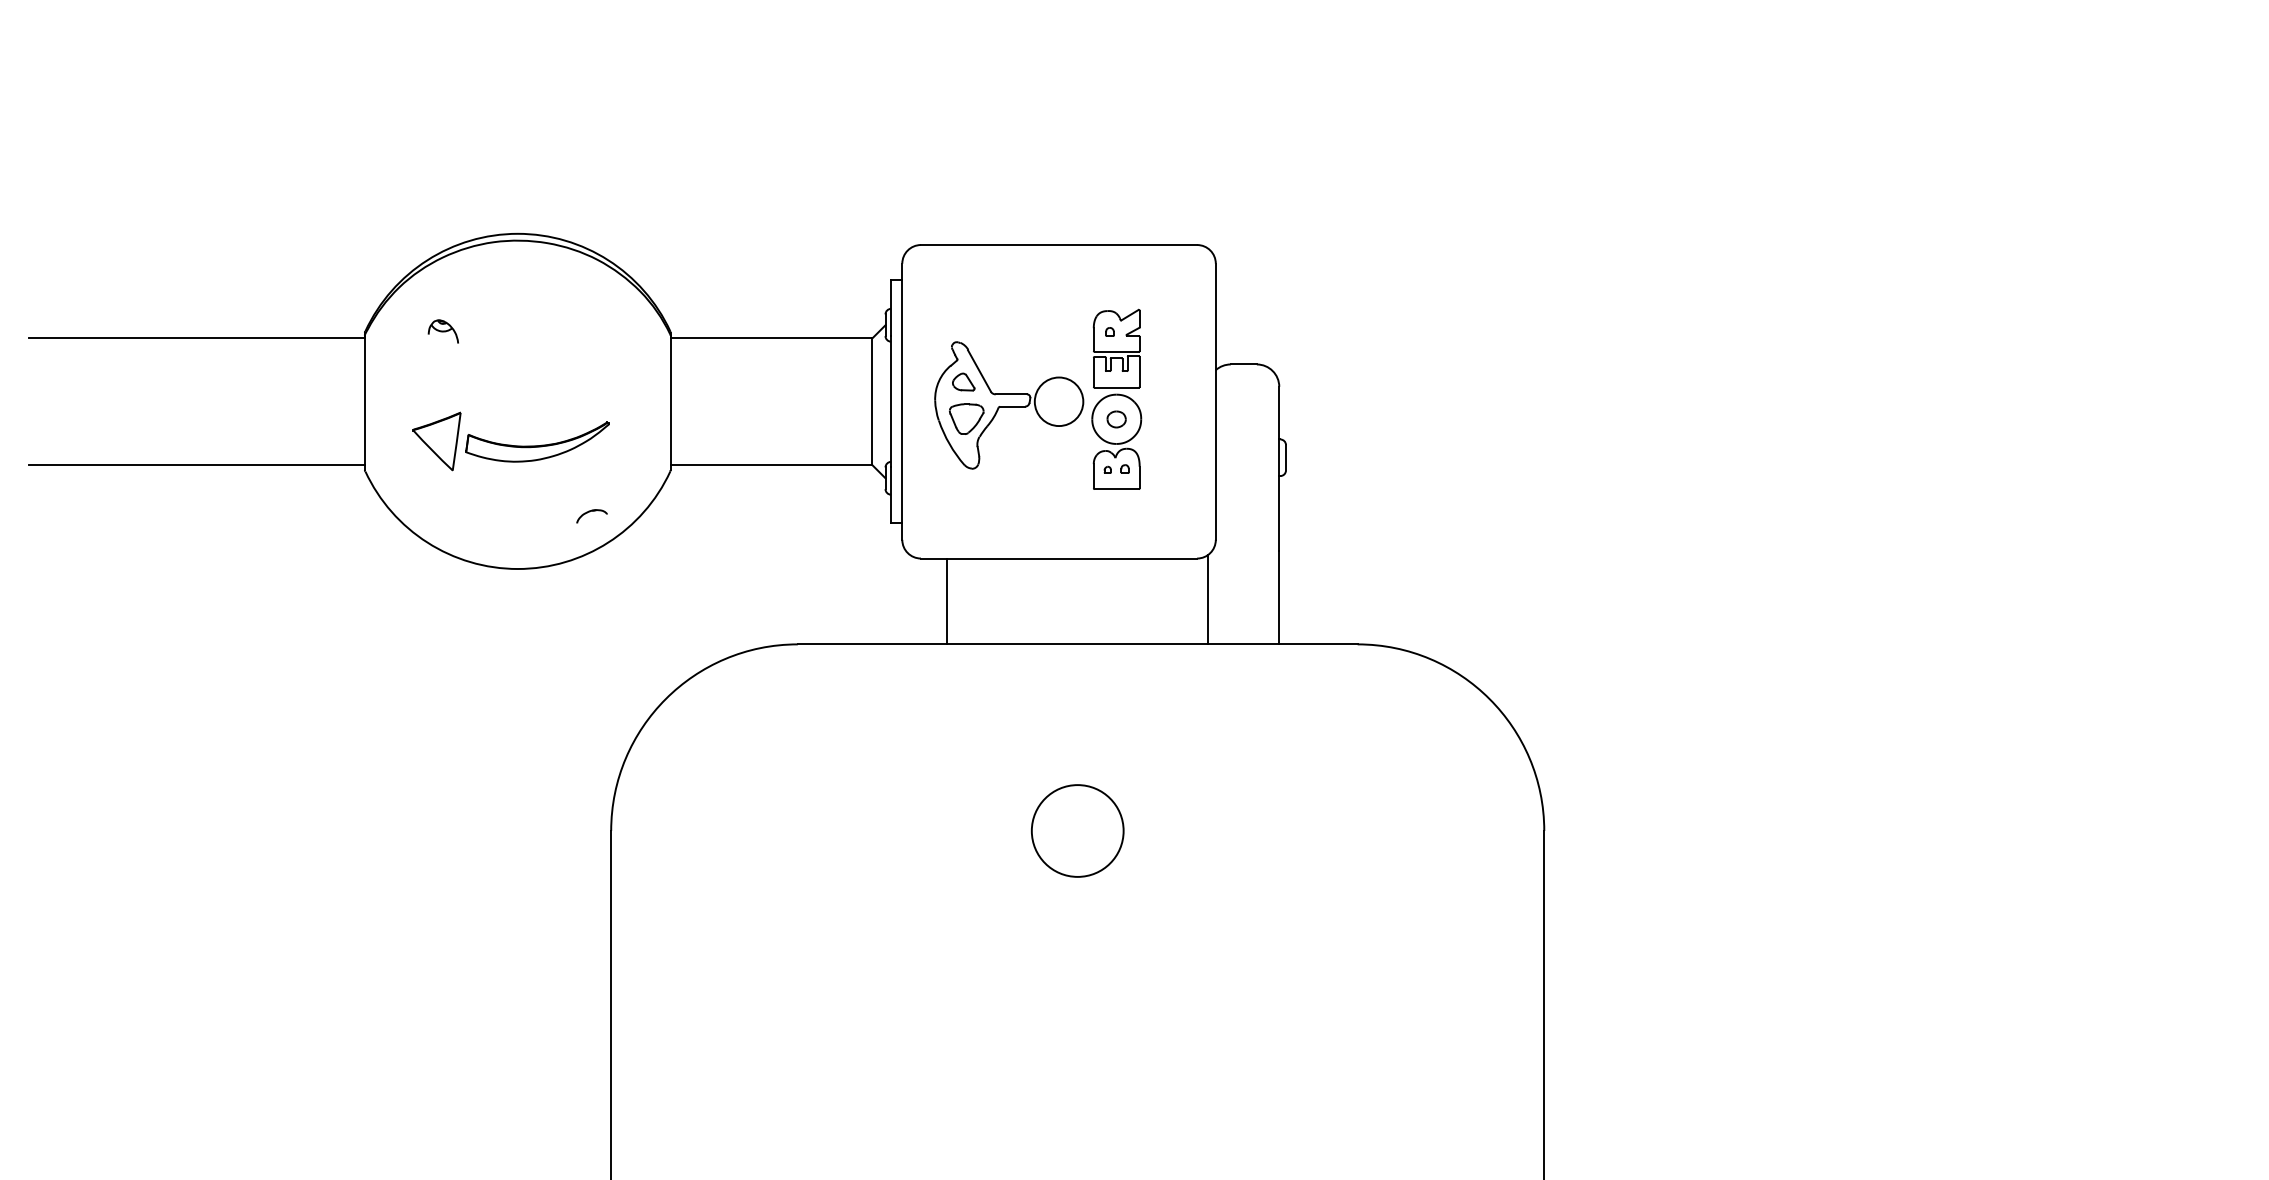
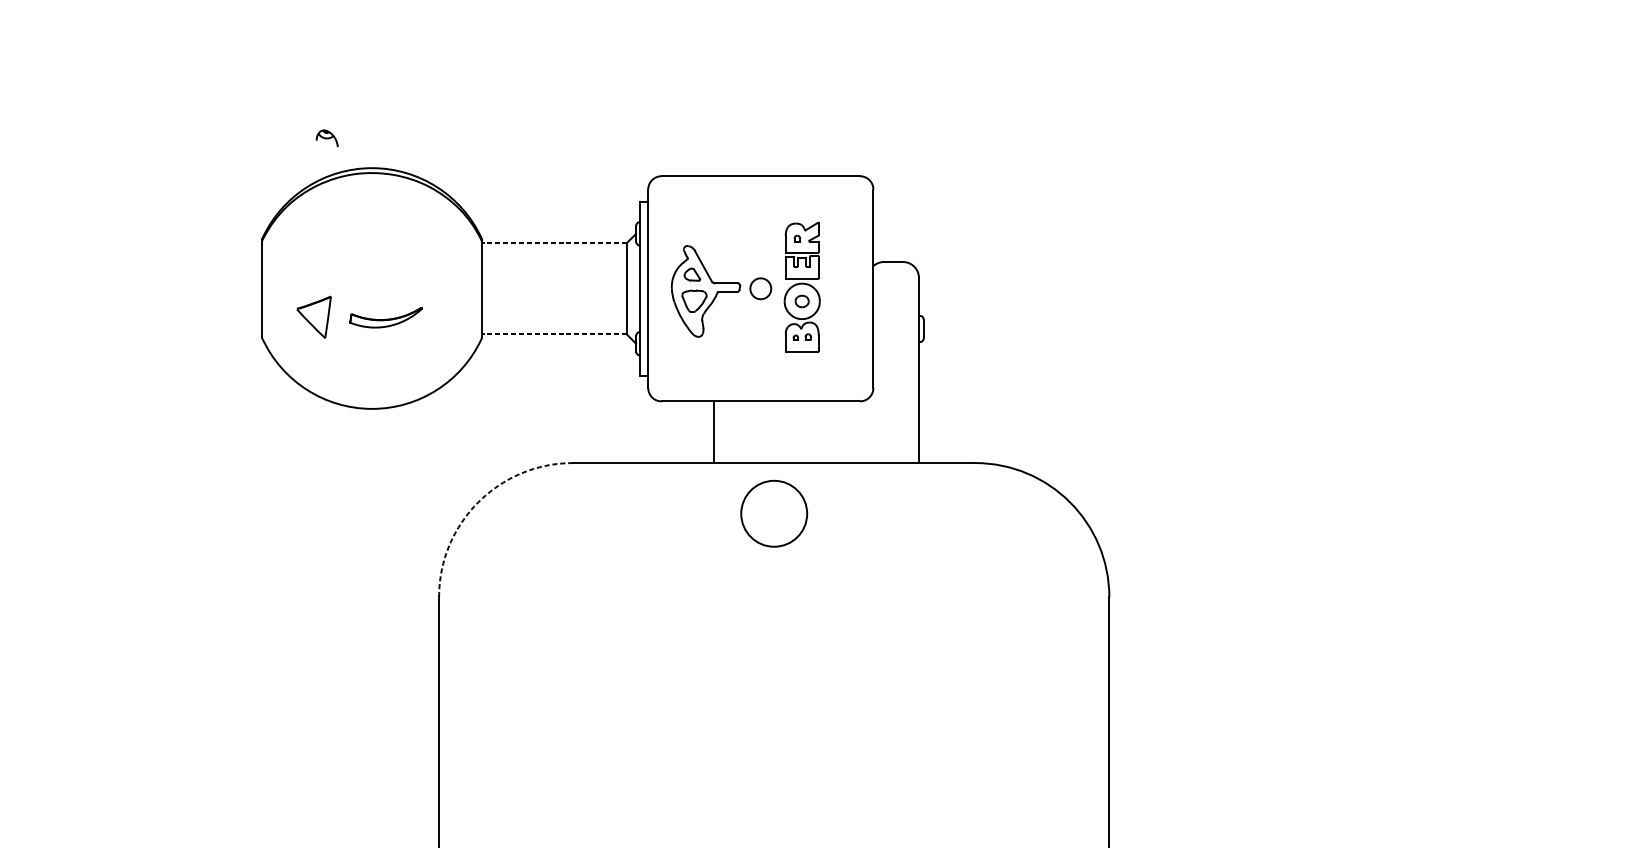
part: (442, 331) -> (326, 138), moved
line: (196, 338) -> (141, 243), removed
line: (771, 338) -> (554, 243), solid -> dashed
circle: (1058, 401) -> (760, 288), size x0.6
part: (537, 441) -> (386, 317), size x0.7
line: (196, 465) -> (141, 334), removed
line: (771, 465) -> (554, 334), solid -> dashed
part: (591, 516) -> (424, 371), removed
line: (1208, 599) -> (868, 430), removed
line: (947, 601) -> (714, 432), moved
arc: (665, 699) -> (478, 502), solid -> dashed
circle: (1077, 830) -> (774, 513), moved

